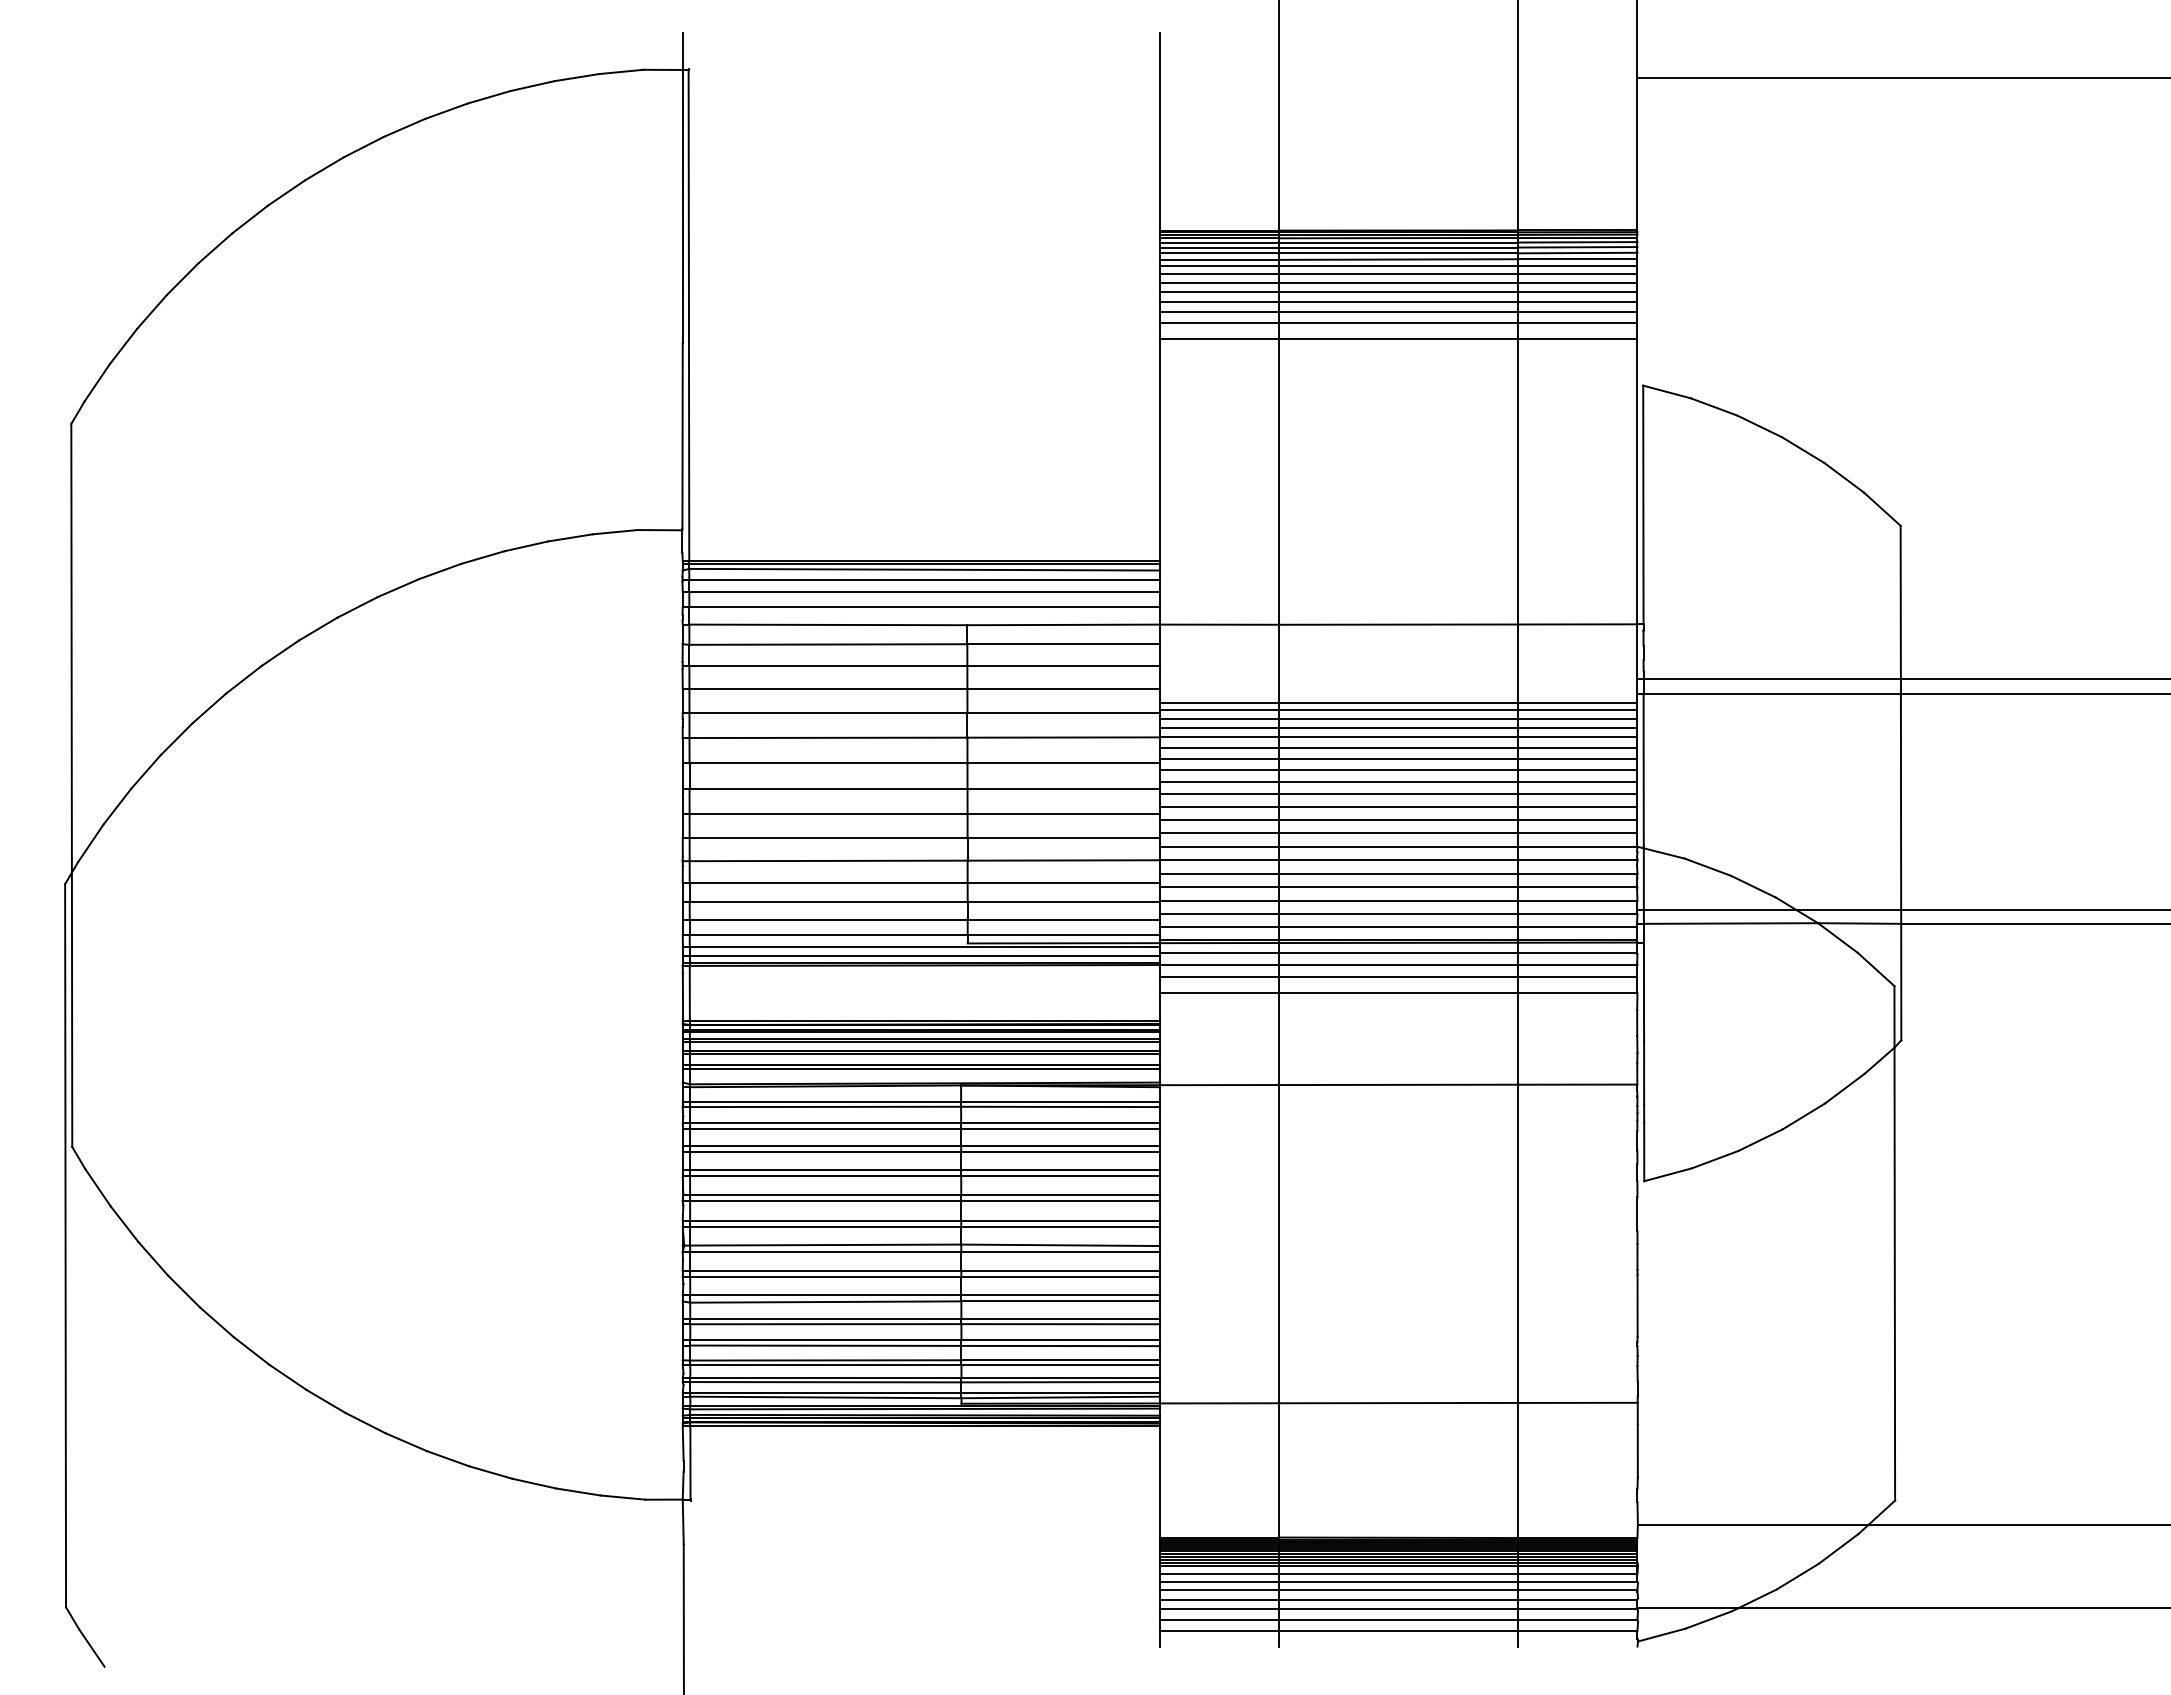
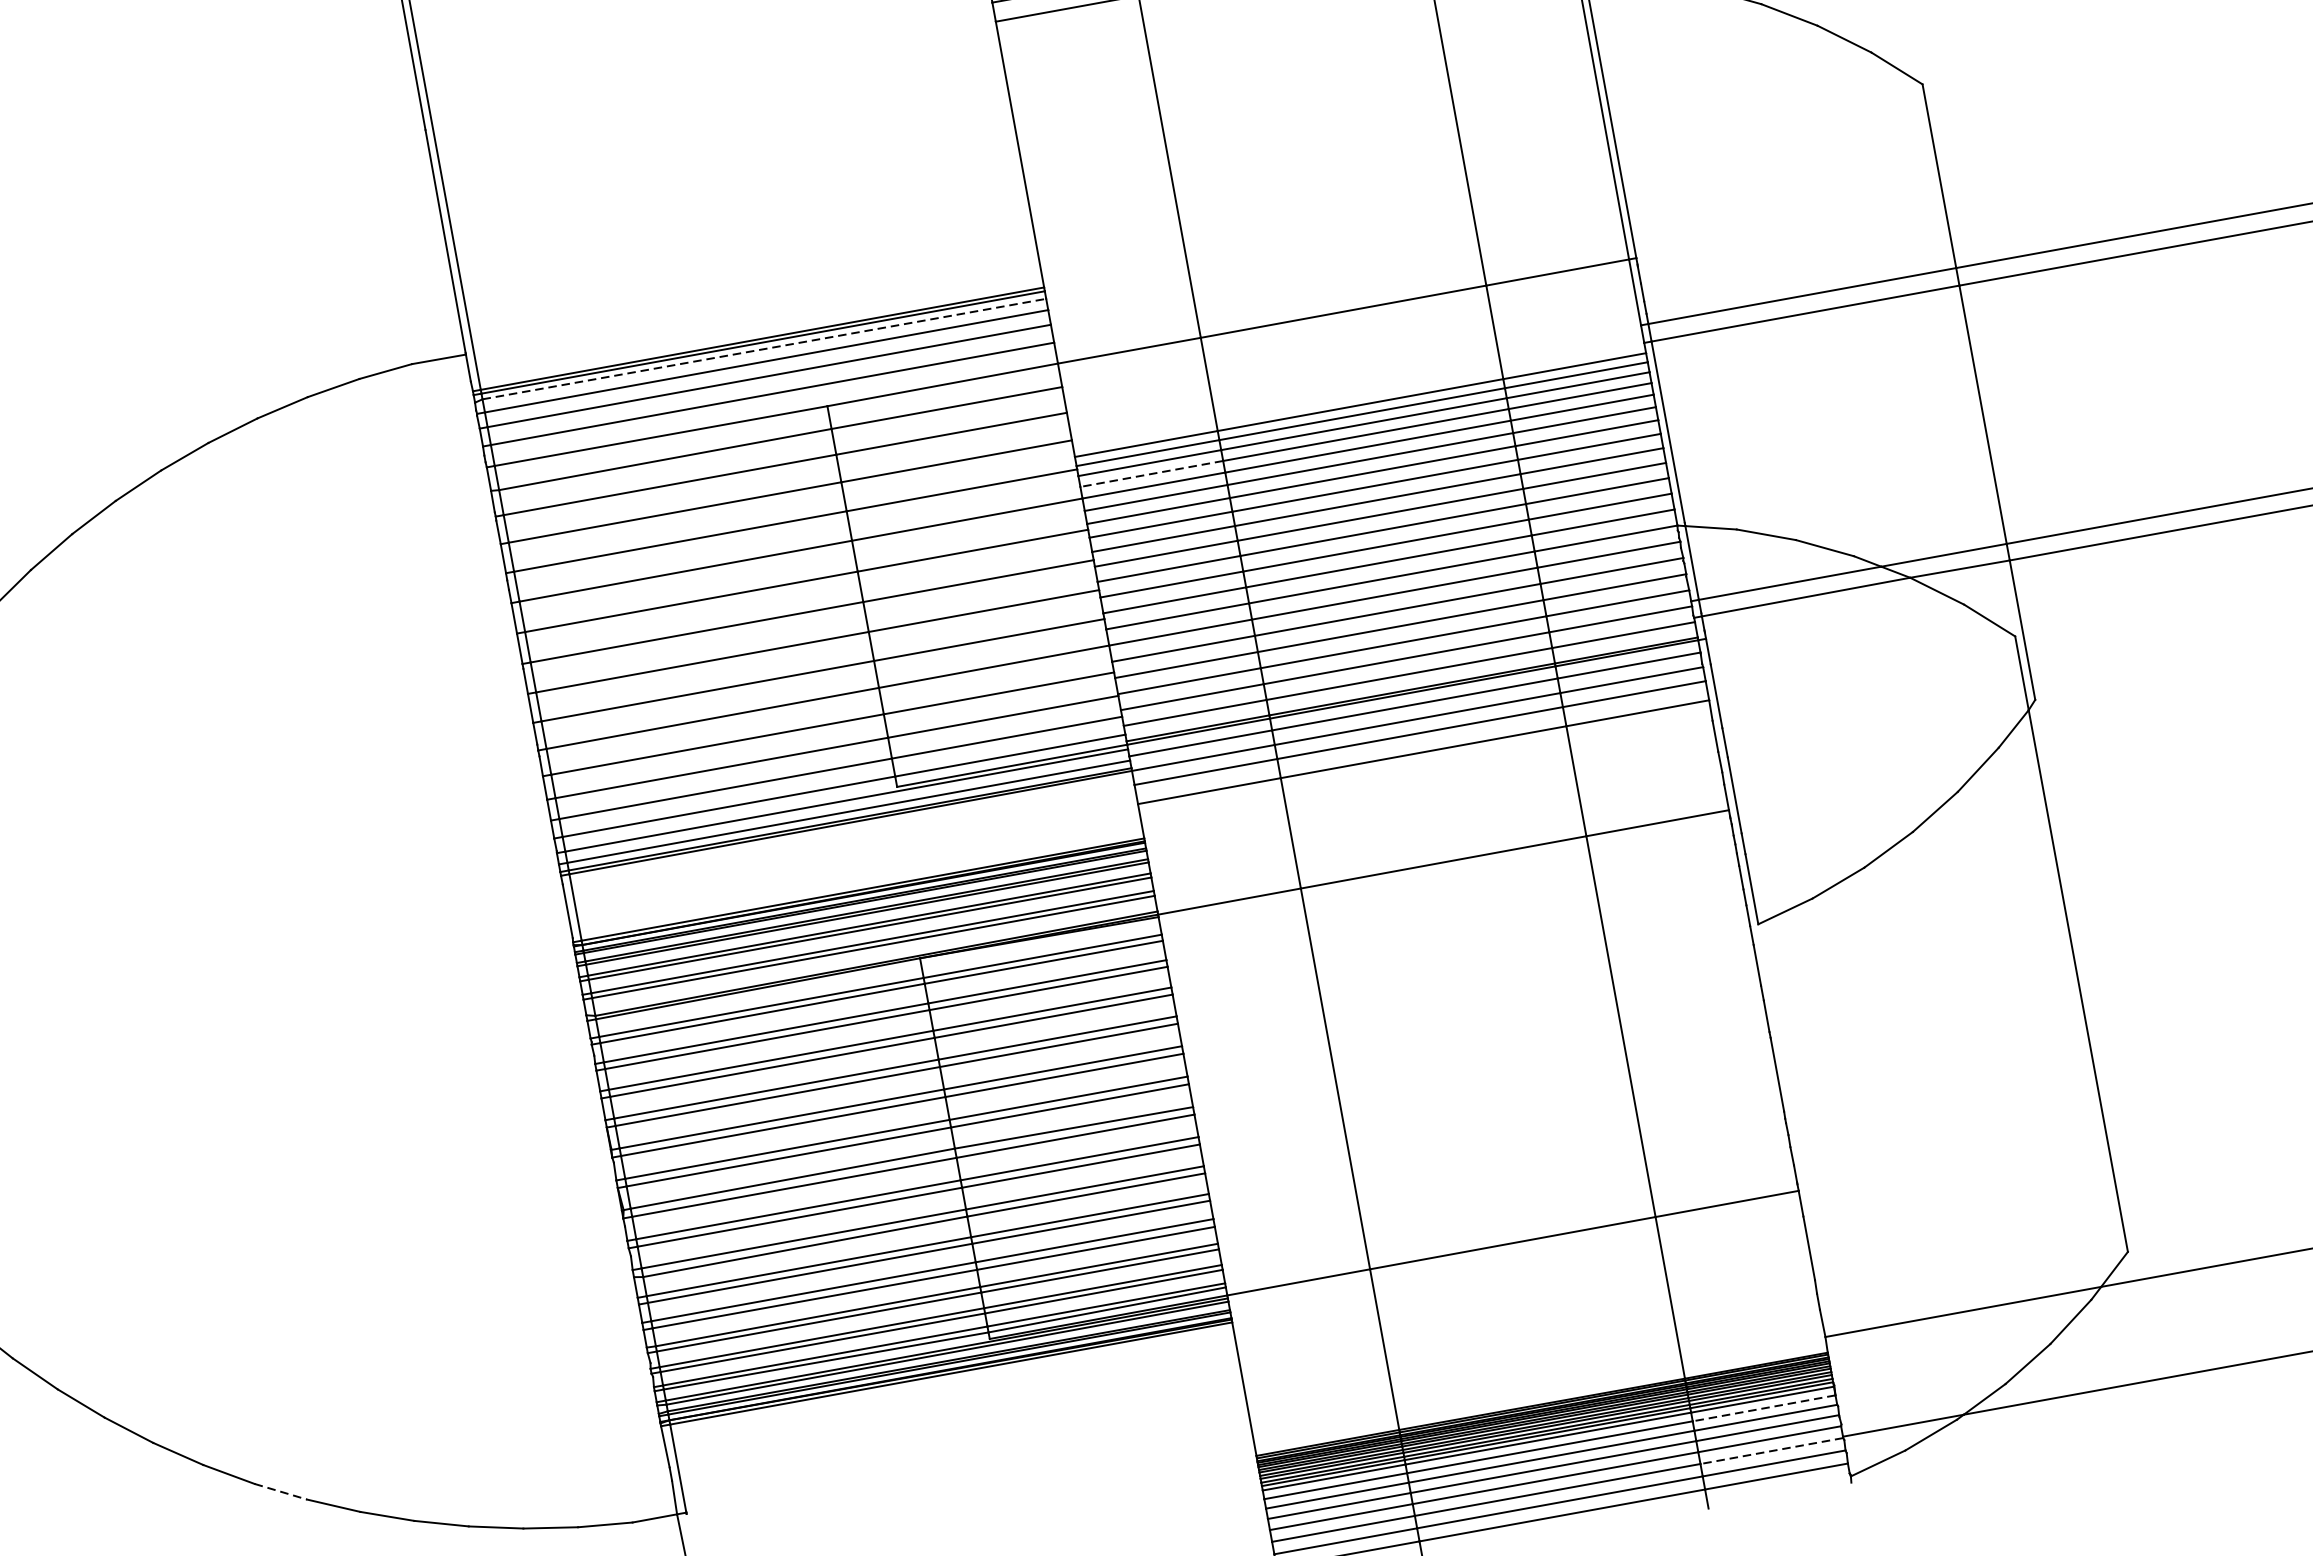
line: (925, 569) -> (765, 348), solid -> dashed
line: (1219, 727) -> (1151, 473), solid -> dashed
line: (365, 1423) -> (280, 1492), solid -> dashed
line: (1577, 1573) -> (1763, 1408), solid -> dashed
line: (1577, 1609) -> (1771, 1451), solid -> dashed

